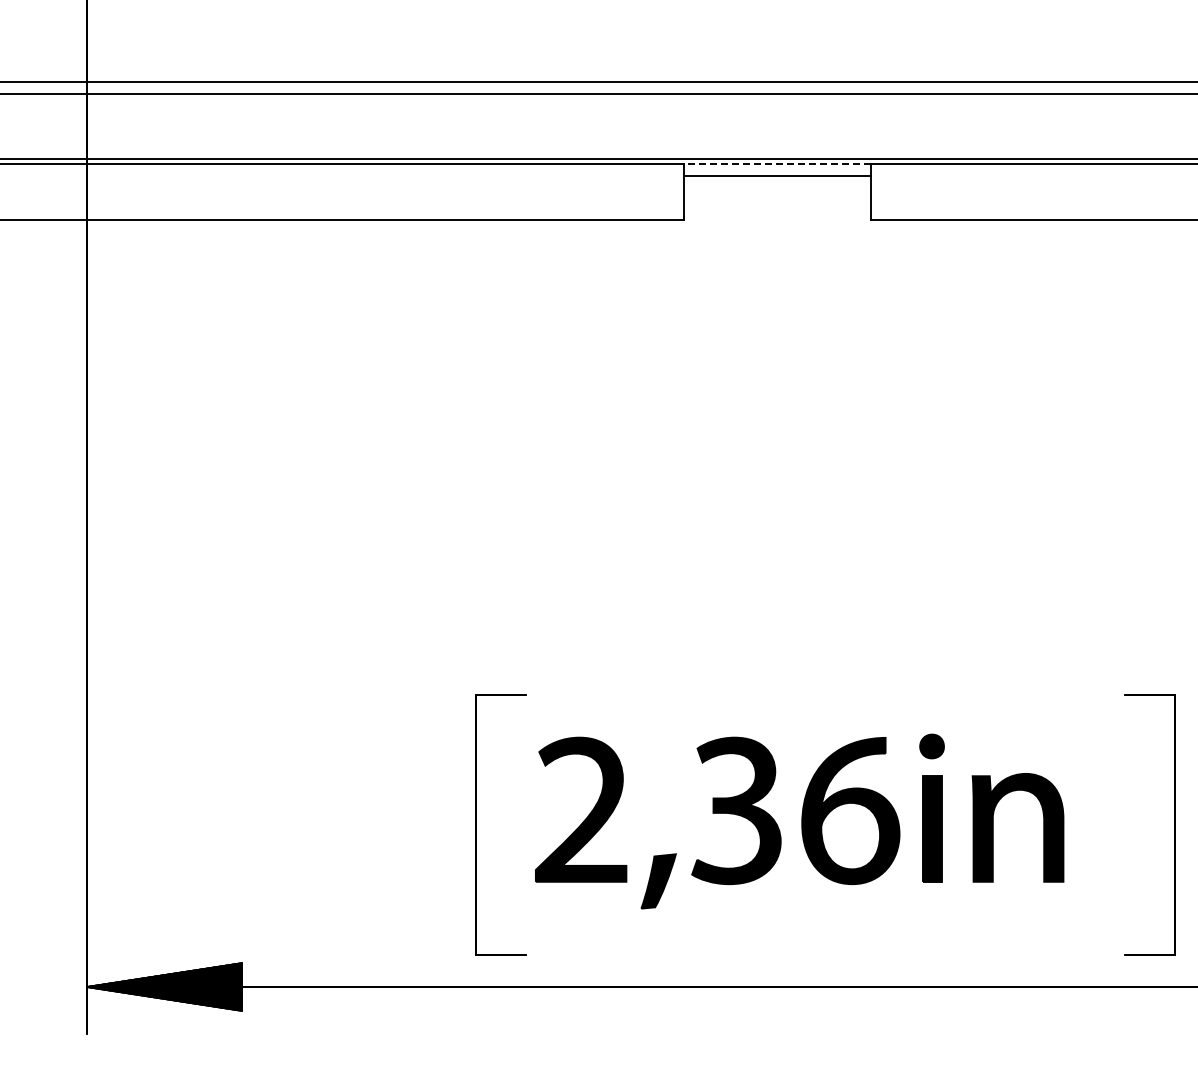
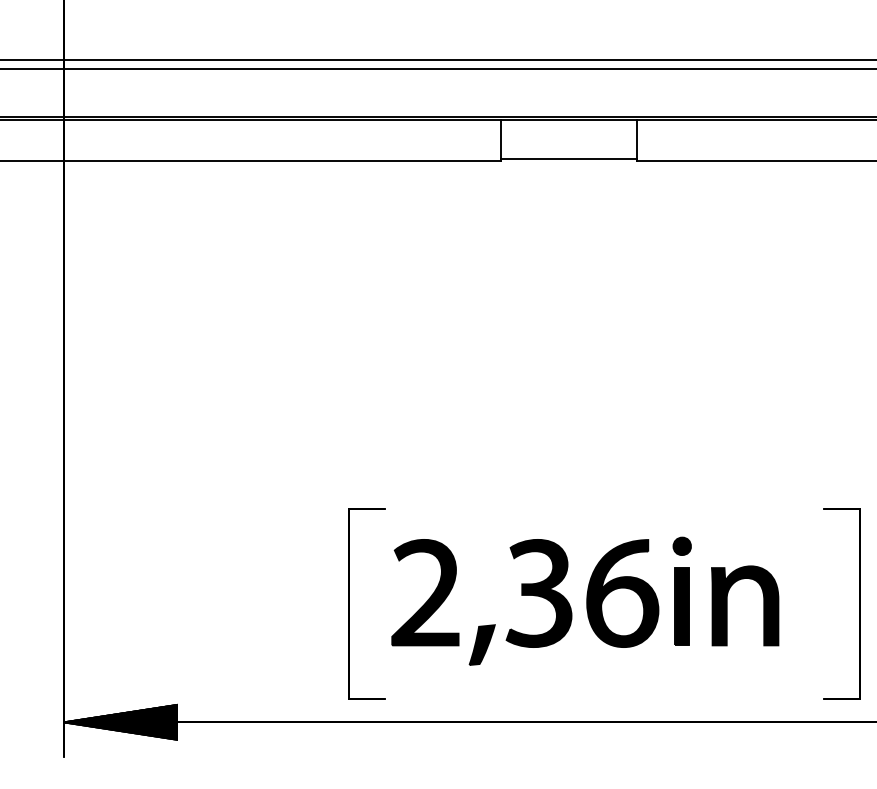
line: (777, 163) -> (569, 119), dashed -> solid
line: (777, 176) -> (569, 159), moved

